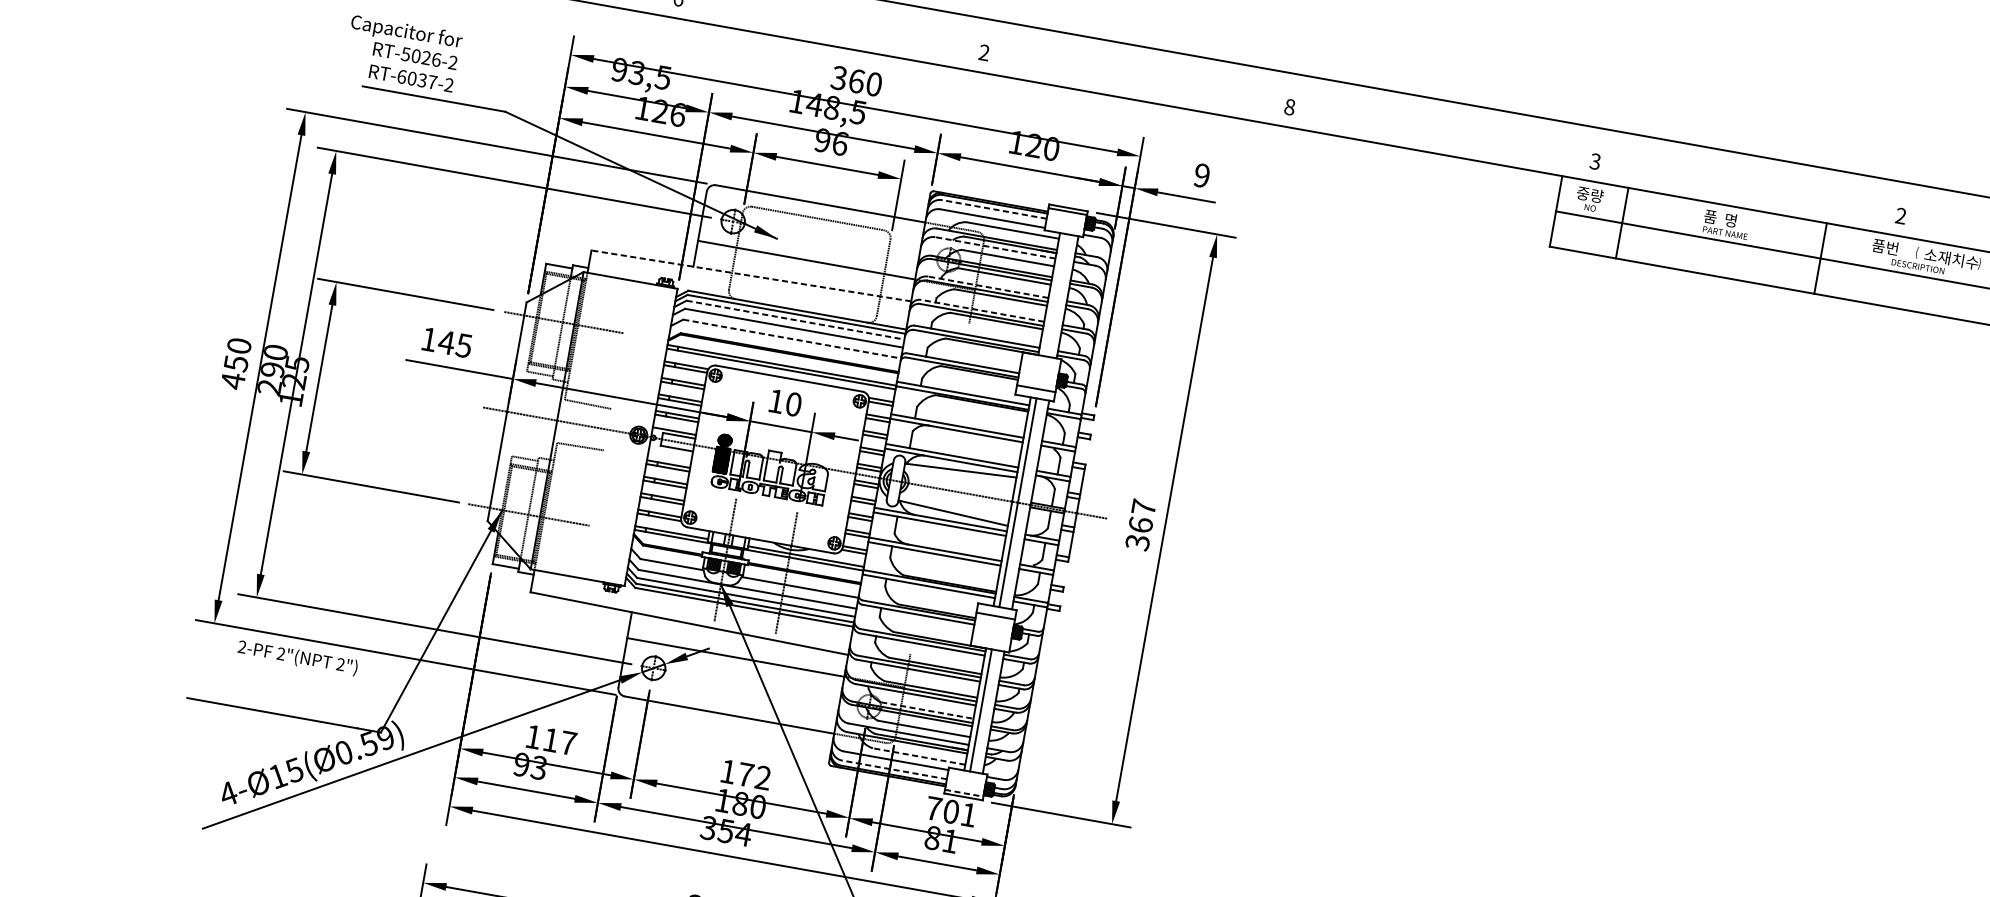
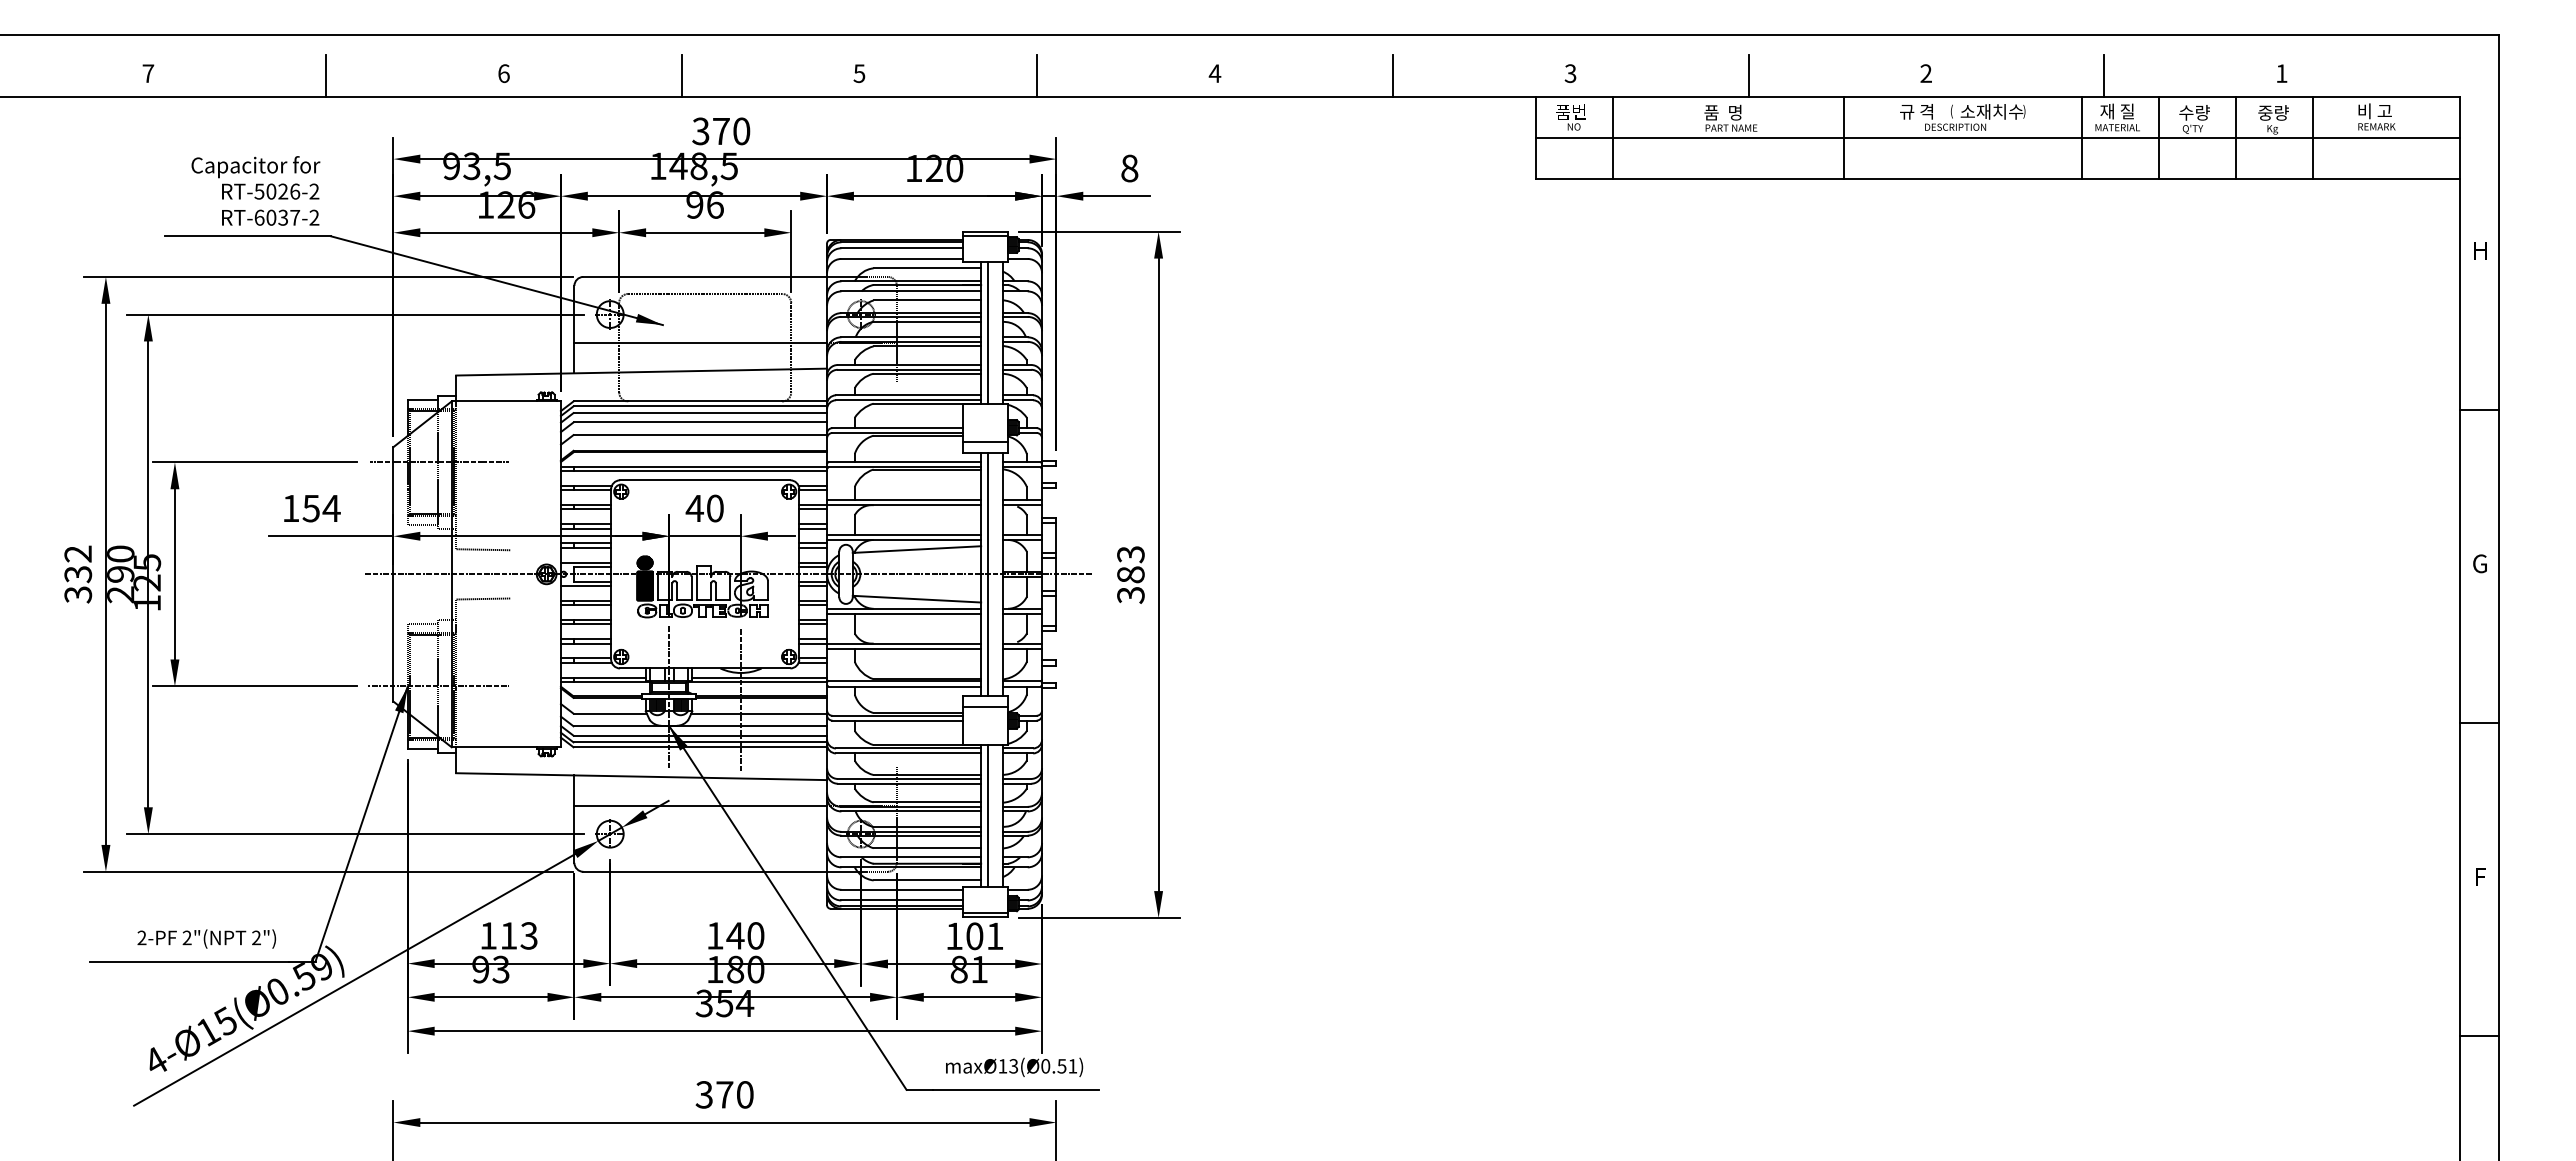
line: (831, 27) -> (681, 75), added
text: (402, 52) -> (255, 190), moved
text: (984, 52) -> (859, 73), 2 -> 5
text: (856, 81) -> (721, 131), 360 -> 370
line: (1136, 81) -> (1037, 75), added
text: (1289, 107) -> (1214, 73), 8 -> 4
line: (1442, 135) -> (1392, 75), added
text: (1201, 175) -> (1129, 168), 9 -> 8
line: (1747, 190) -> (1748, 75), added
text: (1590, 194) -> (1571, 111), 중량 -> 품번
line: (994, 209) -> (902, 248), dashed -> solid
line: (995, 247) -> (911, 291), dashed -> solid
text: (1886, 247) -> (1916, 111), 품번 -> 규 격
line: (751, 276) -> (641, 372), dashed -> solid
line: (988, 287) -> (911, 337), dashed -> solid
line: (1054, 294) -> (987, 332), added
line: (982, 311) -> (909, 365), dashed -> solid
line: (795, 320) -> (700, 413), dashed -> solid
line: (792, 339) -> (700, 435), dashed -> solid
text: (455, 344) -> (321, 508), 145 -> 154
text: (236, 363) -> (78, 574), 450 -> 332
text: (775, 401) -> (694, 508), 10 -> 40
line: (670, 451) -> (585, 586), added
text: (1142, 516) -> (1130, 564), 367 -> 383
text: (297, 657) -> (206, 938), moved
line: (927, 710) -> (927, 826), dashed -> solid
text: (567, 742) -> (528, 935), 117 -> 113
line: (919, 756) -> (927, 880), dashed -> solid
line: (894, 769) -> (902, 900), dashed -> solid
text: (754, 776) -> (745, 935), 172 -> 140
line: (965, 793) -> (986, 912), dashed -> solid
text: (934, 808) -> (954, 935), 701 -> 101

